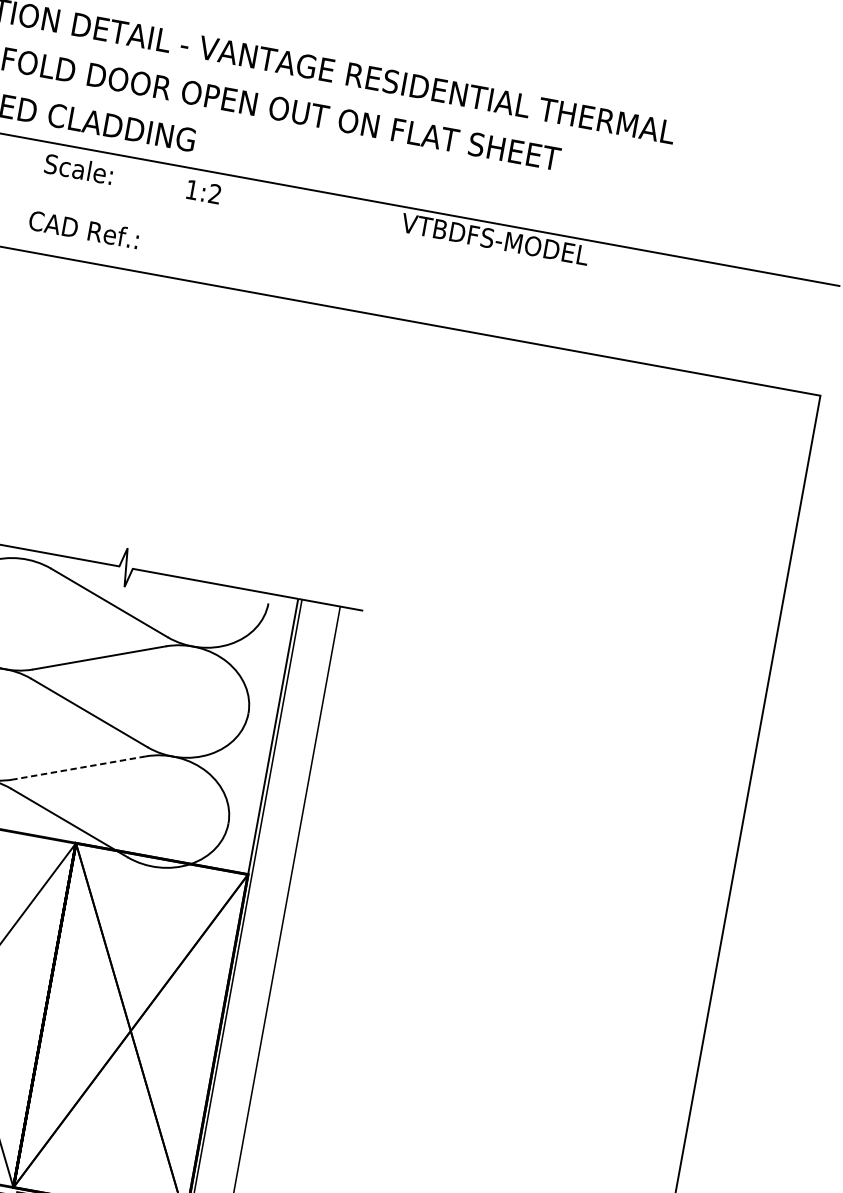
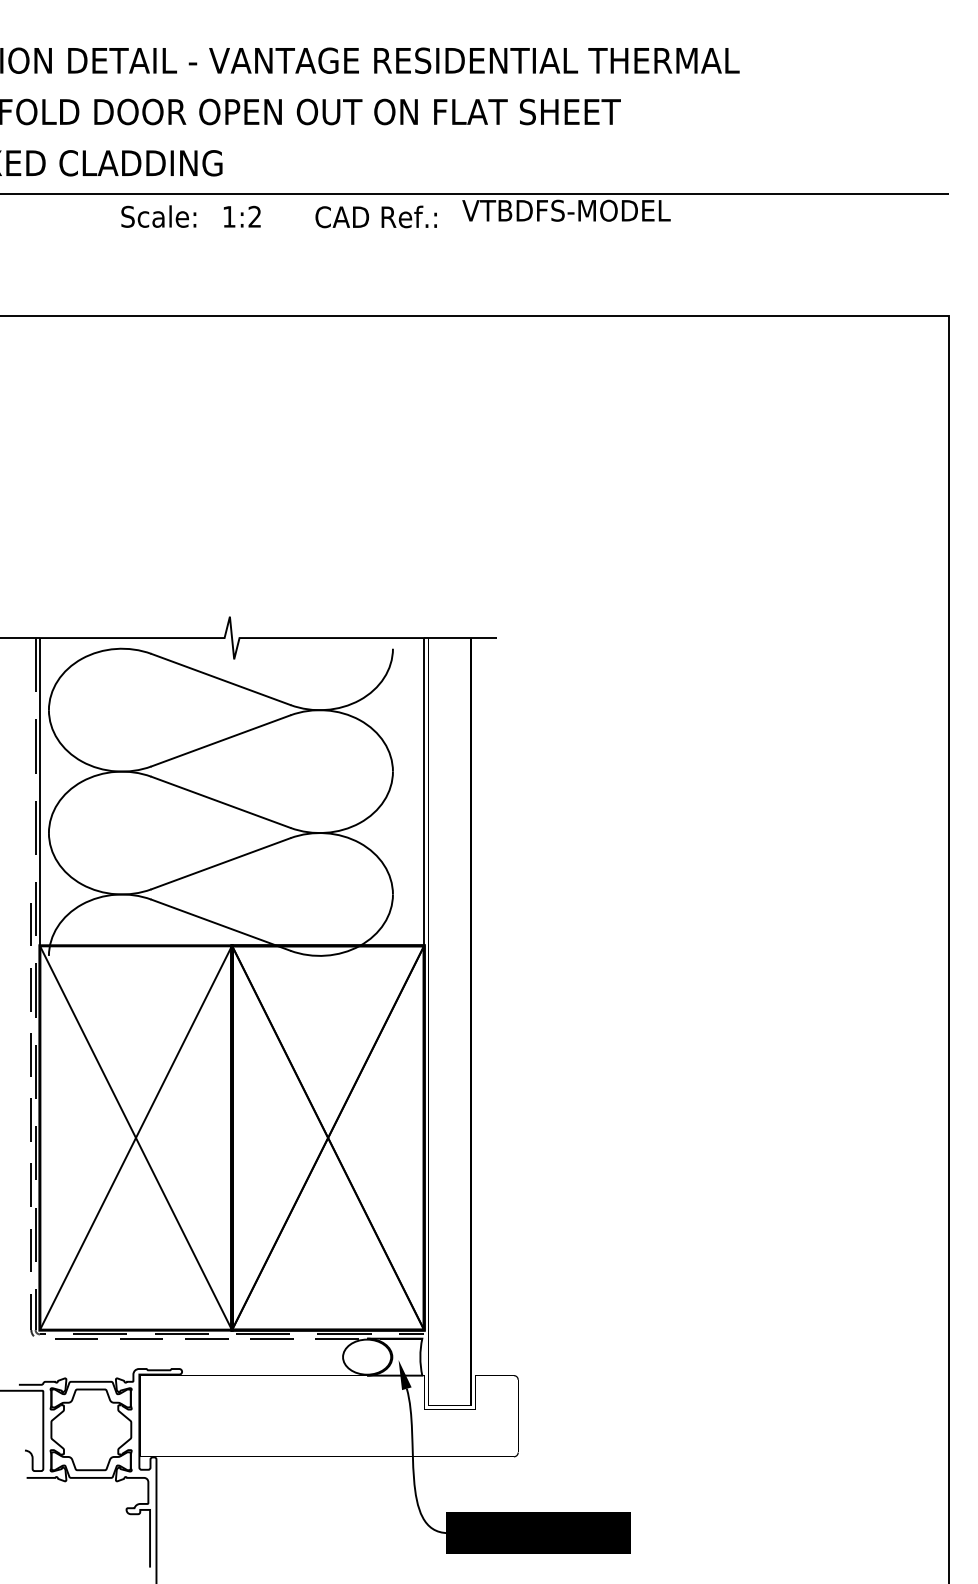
text: (78, 169) -> (158, 216), moved
text: (83, 229) -> (375, 216), moved
line: (79, 767) -> (220, 863), dashed -> solid

